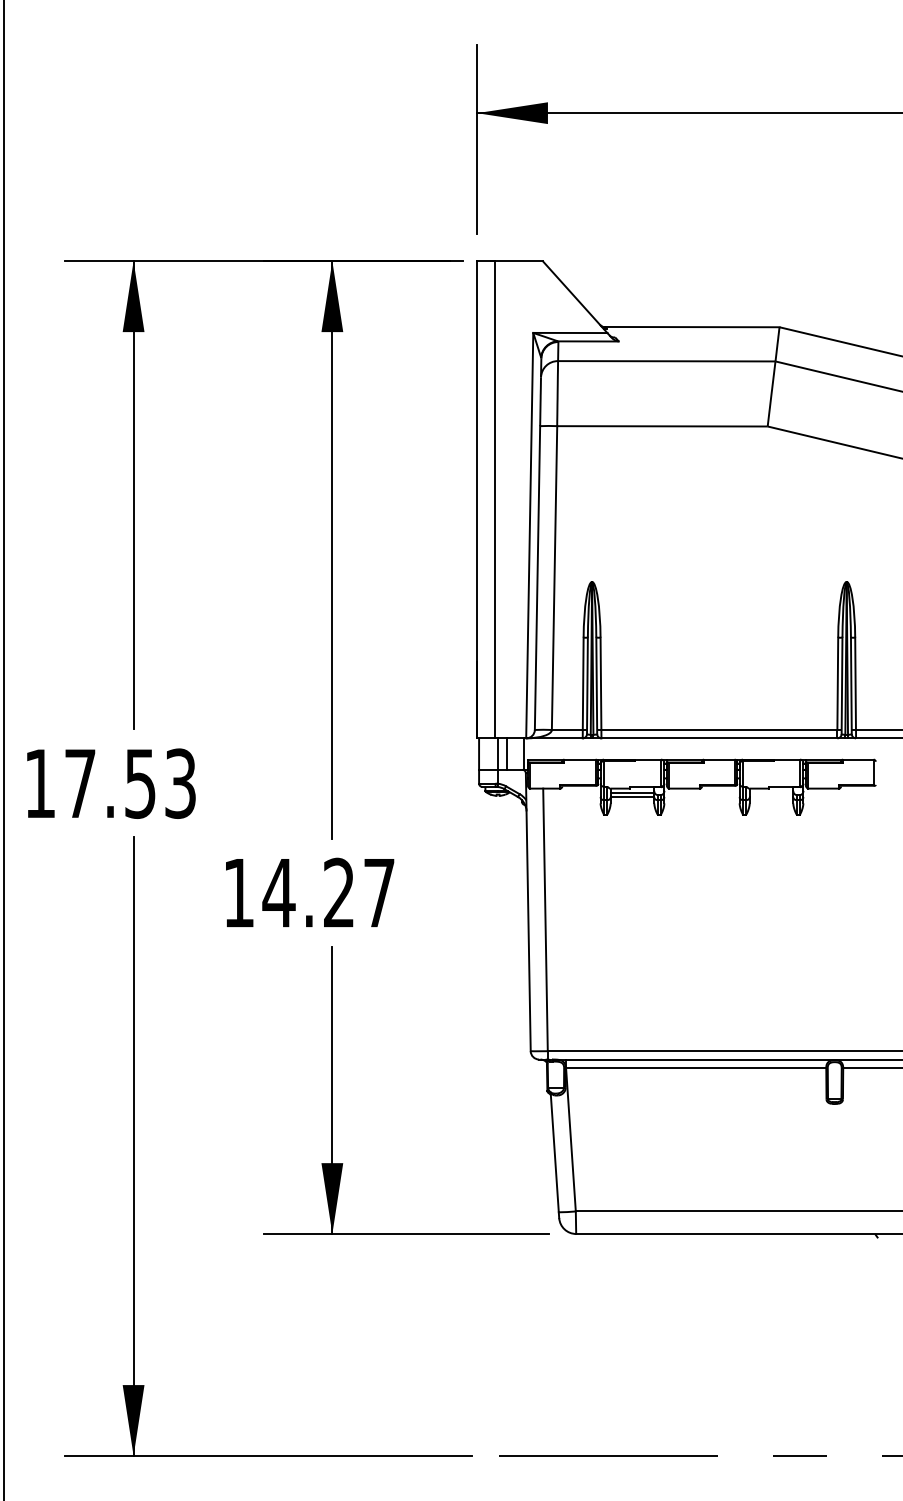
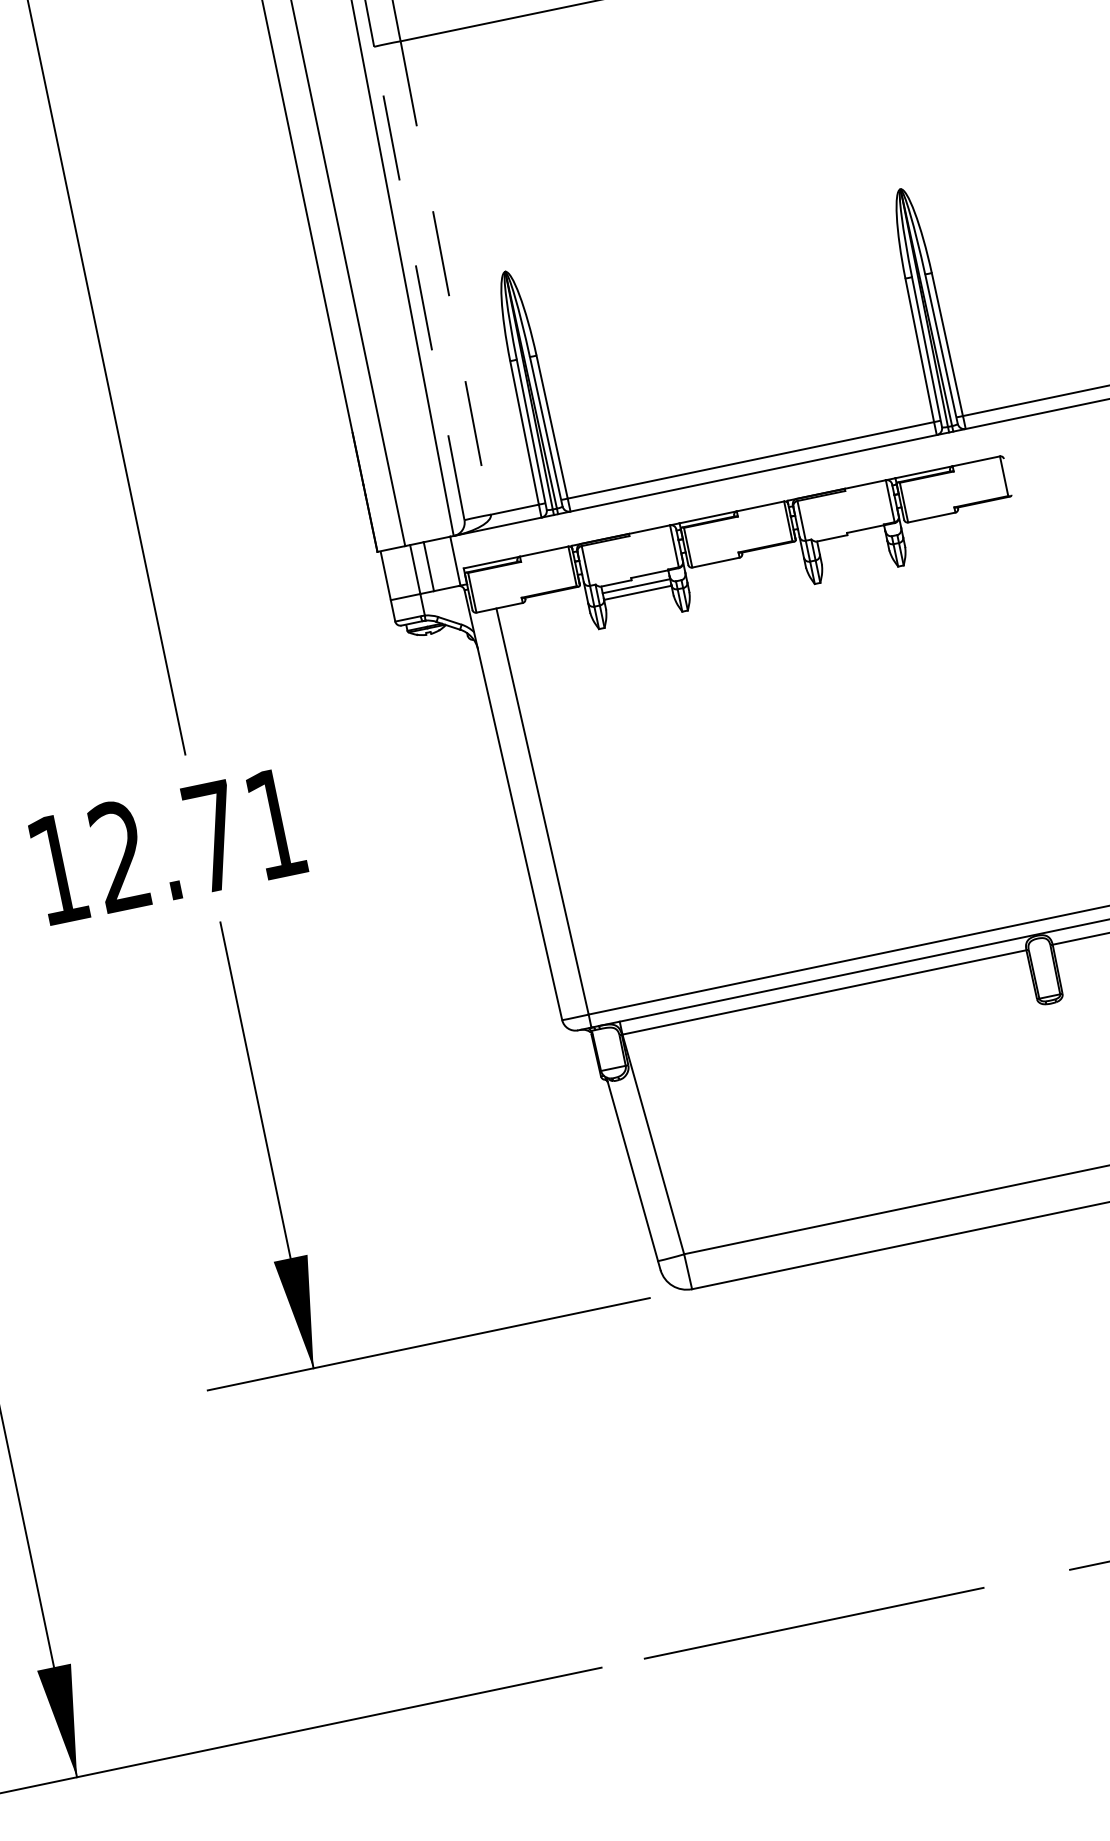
line: (537, 578) -> (419, 284), solid -> dashed
line: (554, 578) -> (445, 278), solid -> dashed
text: (328, 892) -> (196, 839), 14.27 -> 12.71

